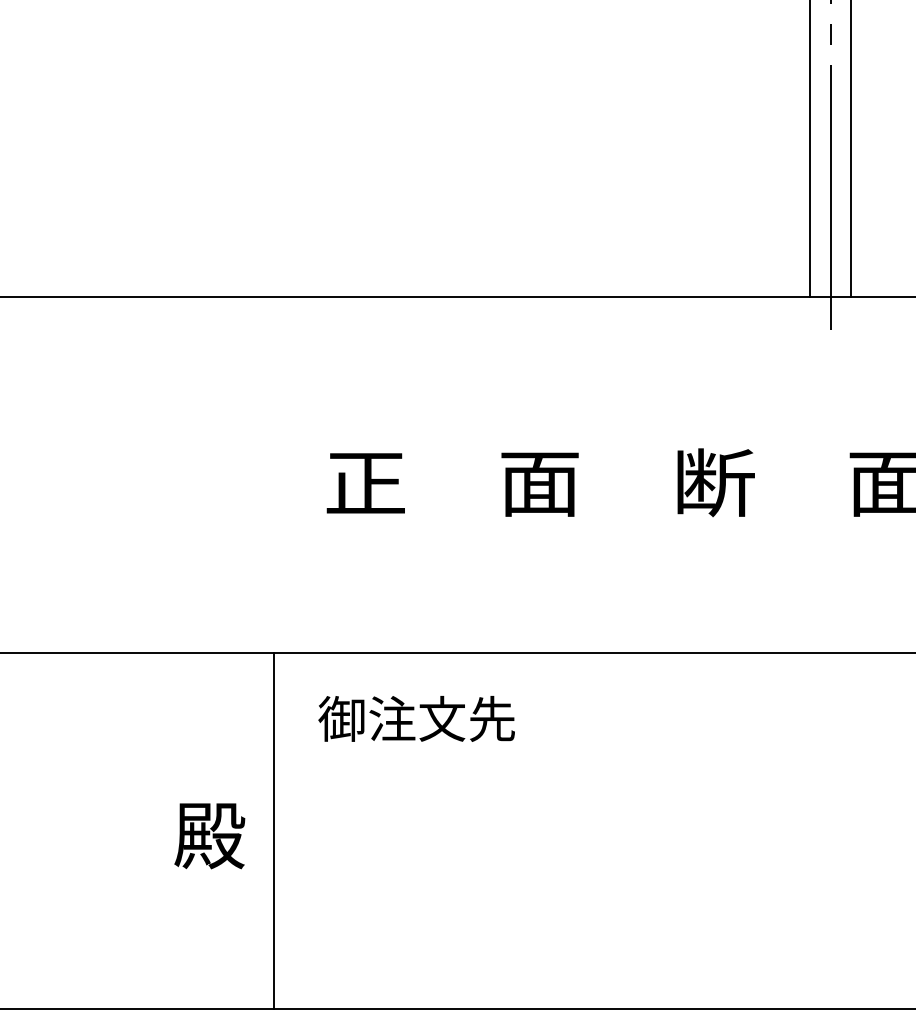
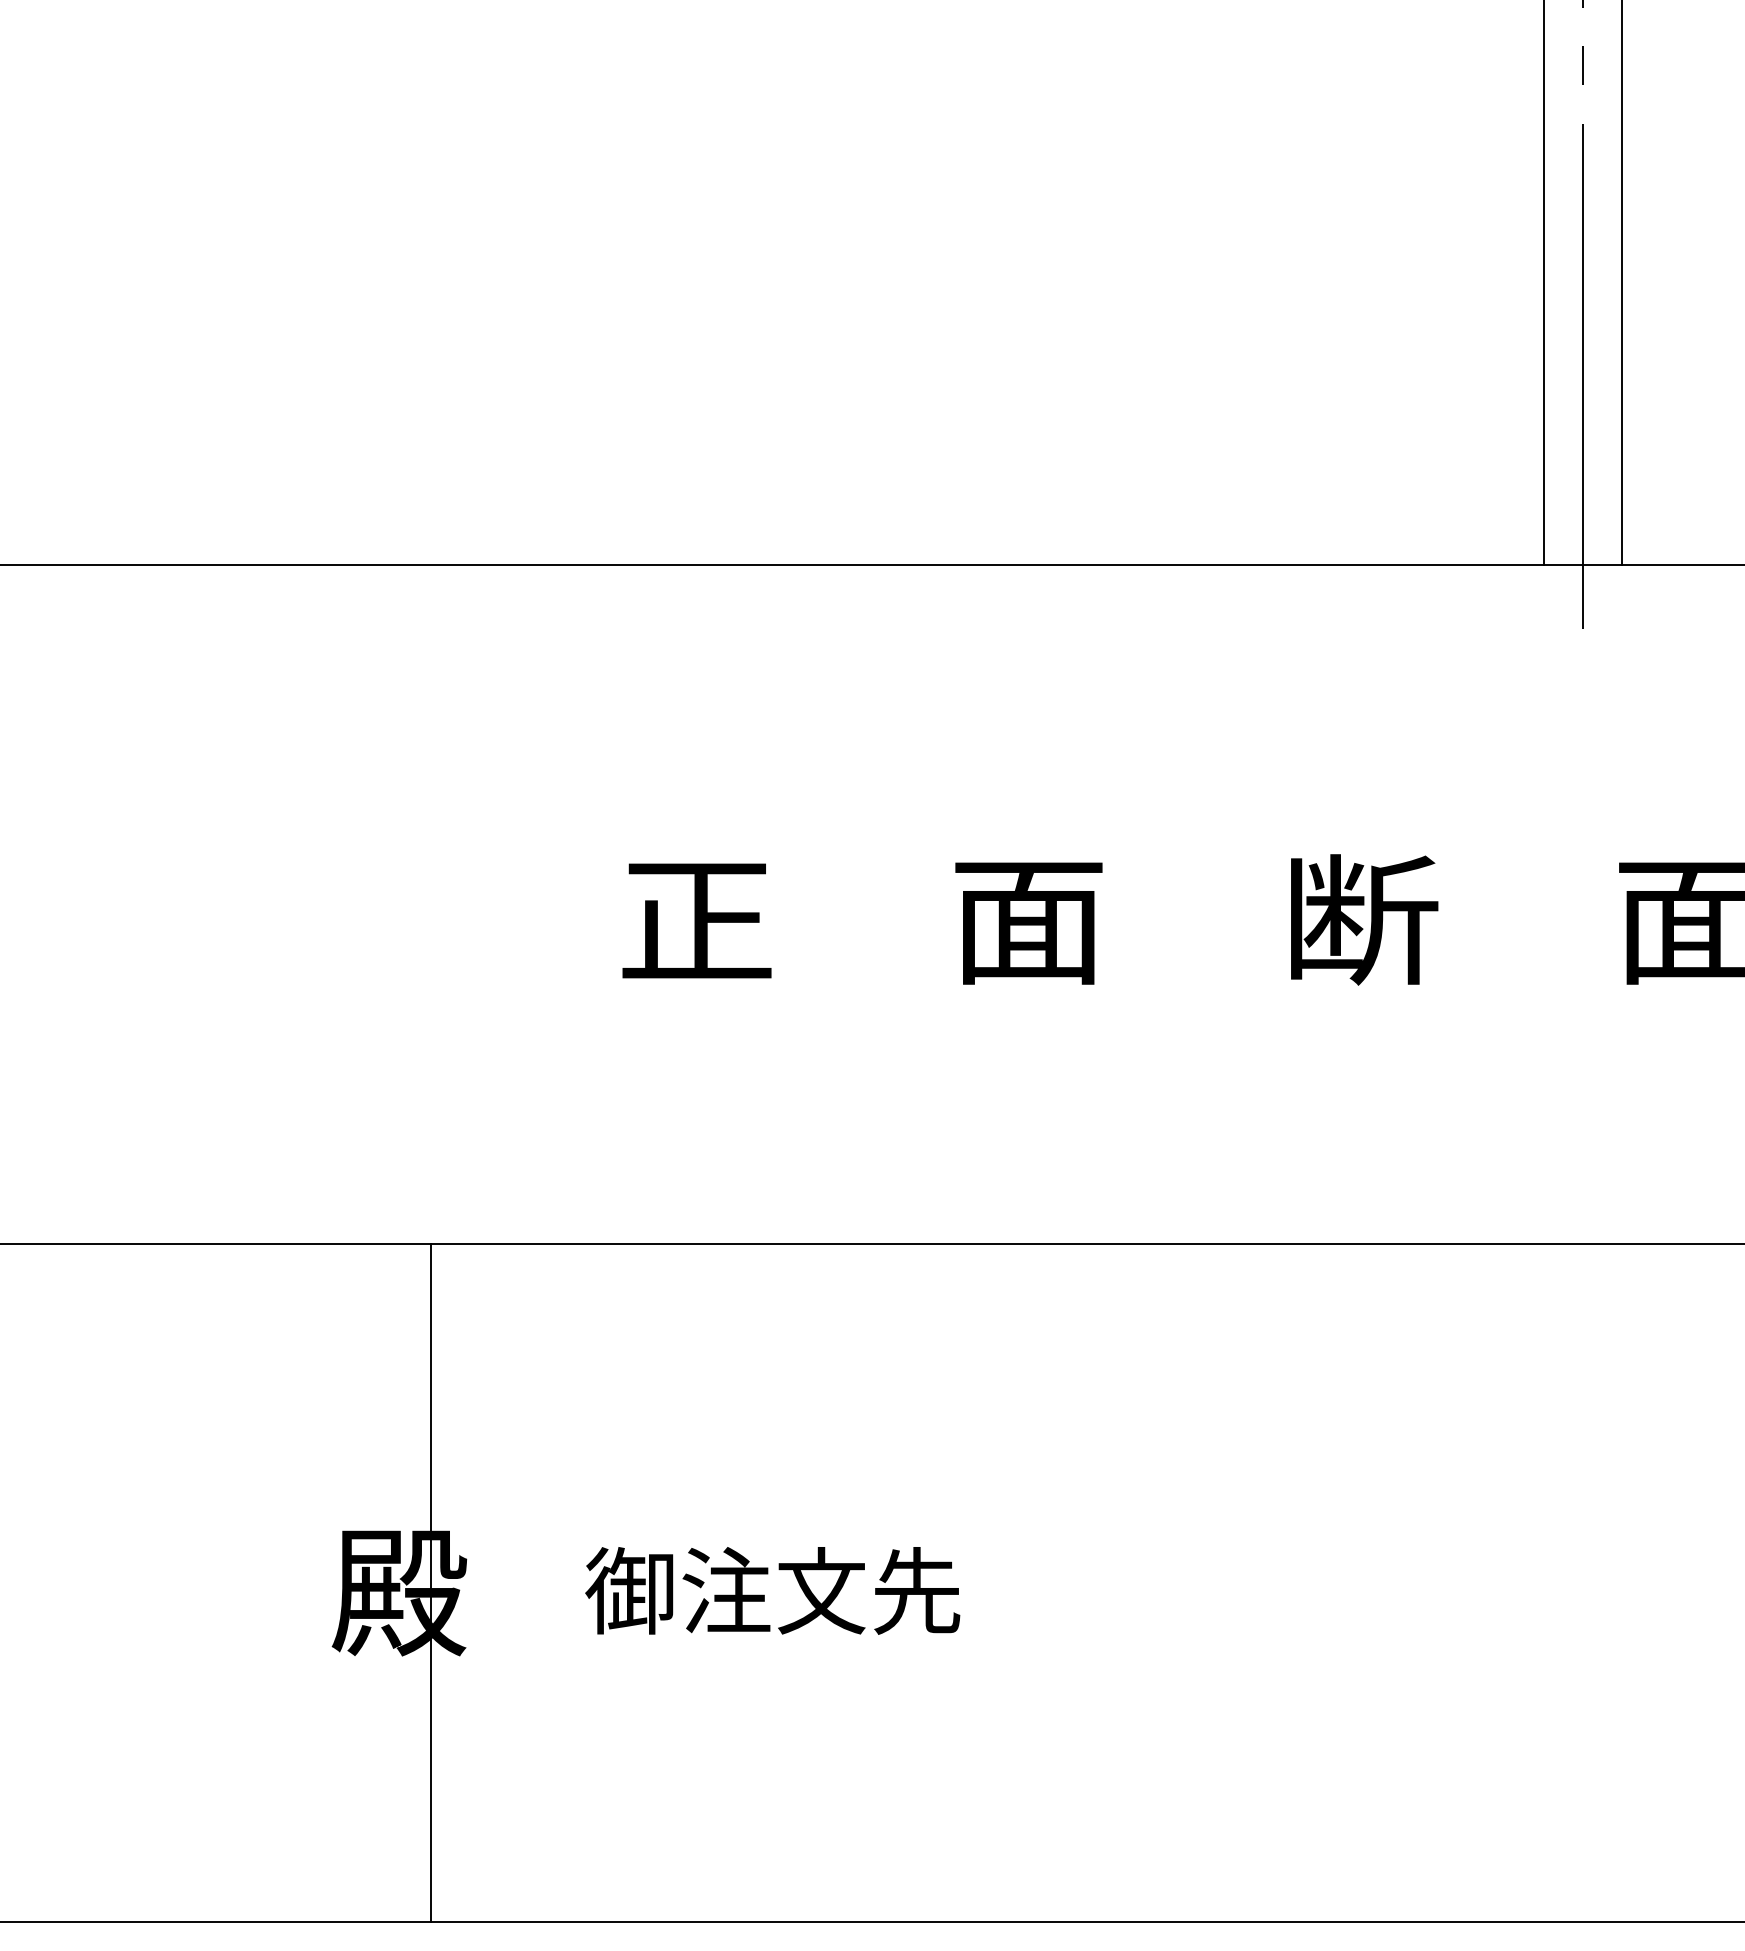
text: (416, 718) -> (772, 1590), moved
line: (274, 830) -> (431, 1582), moved

